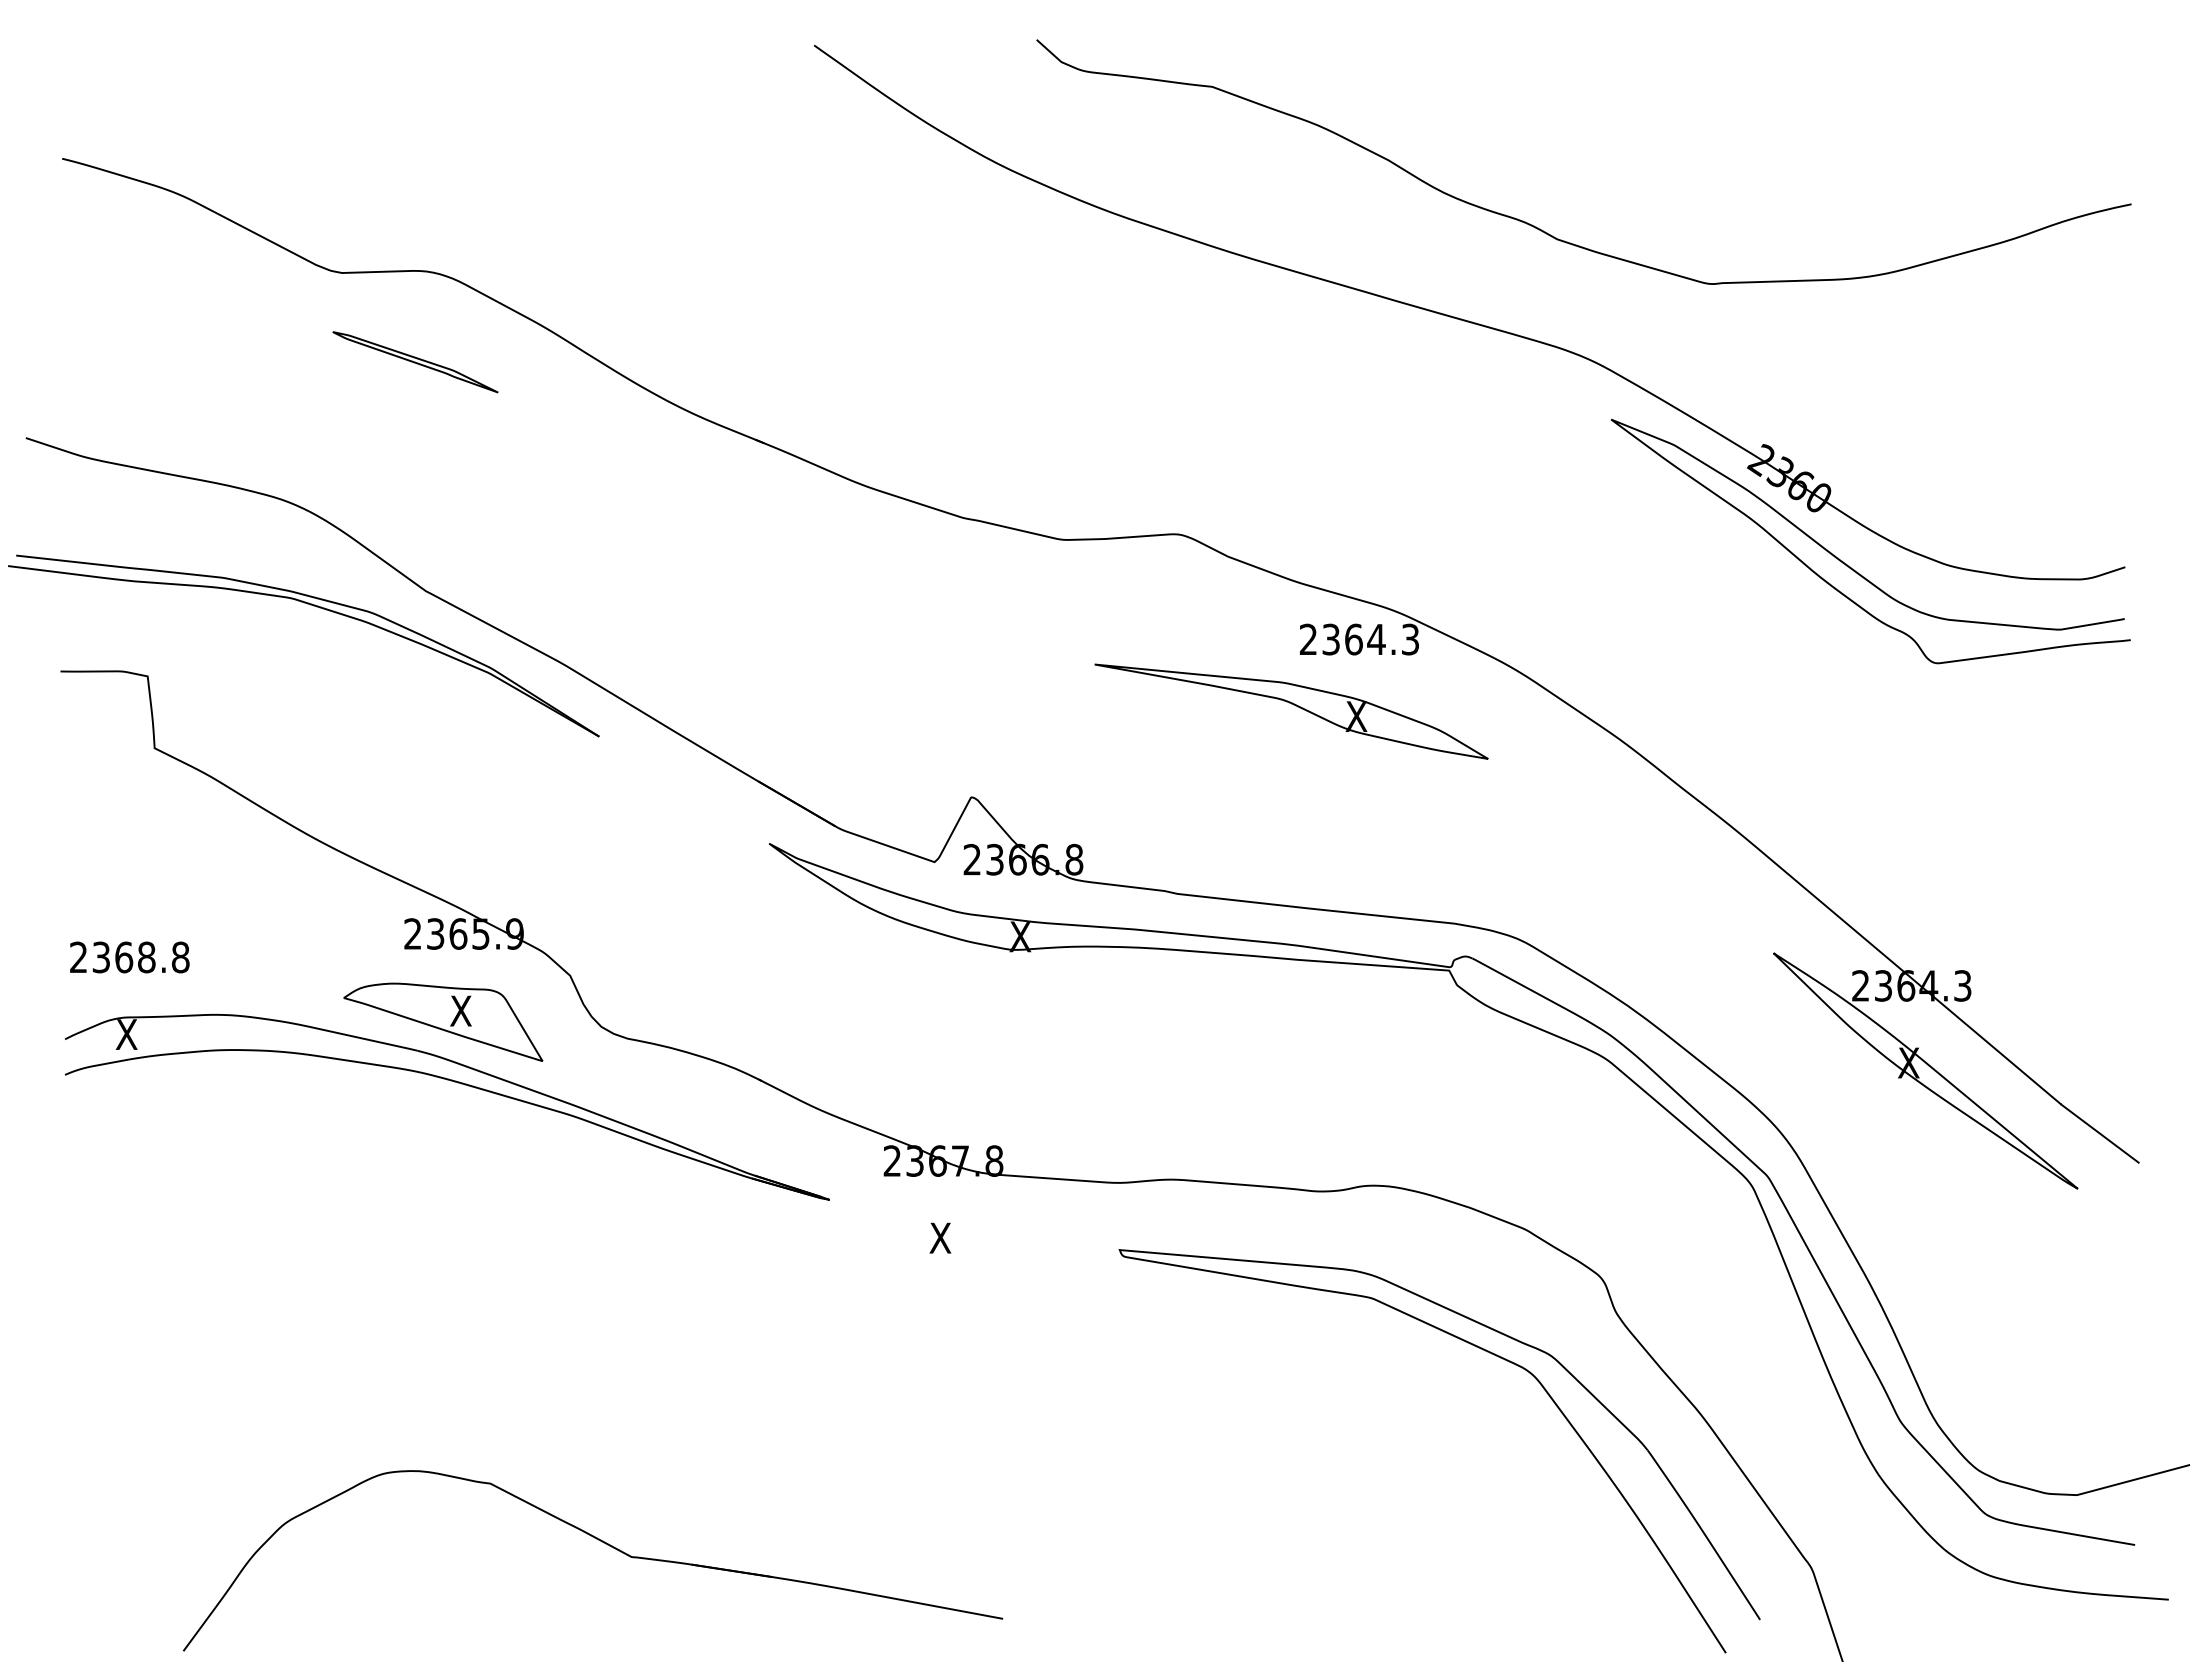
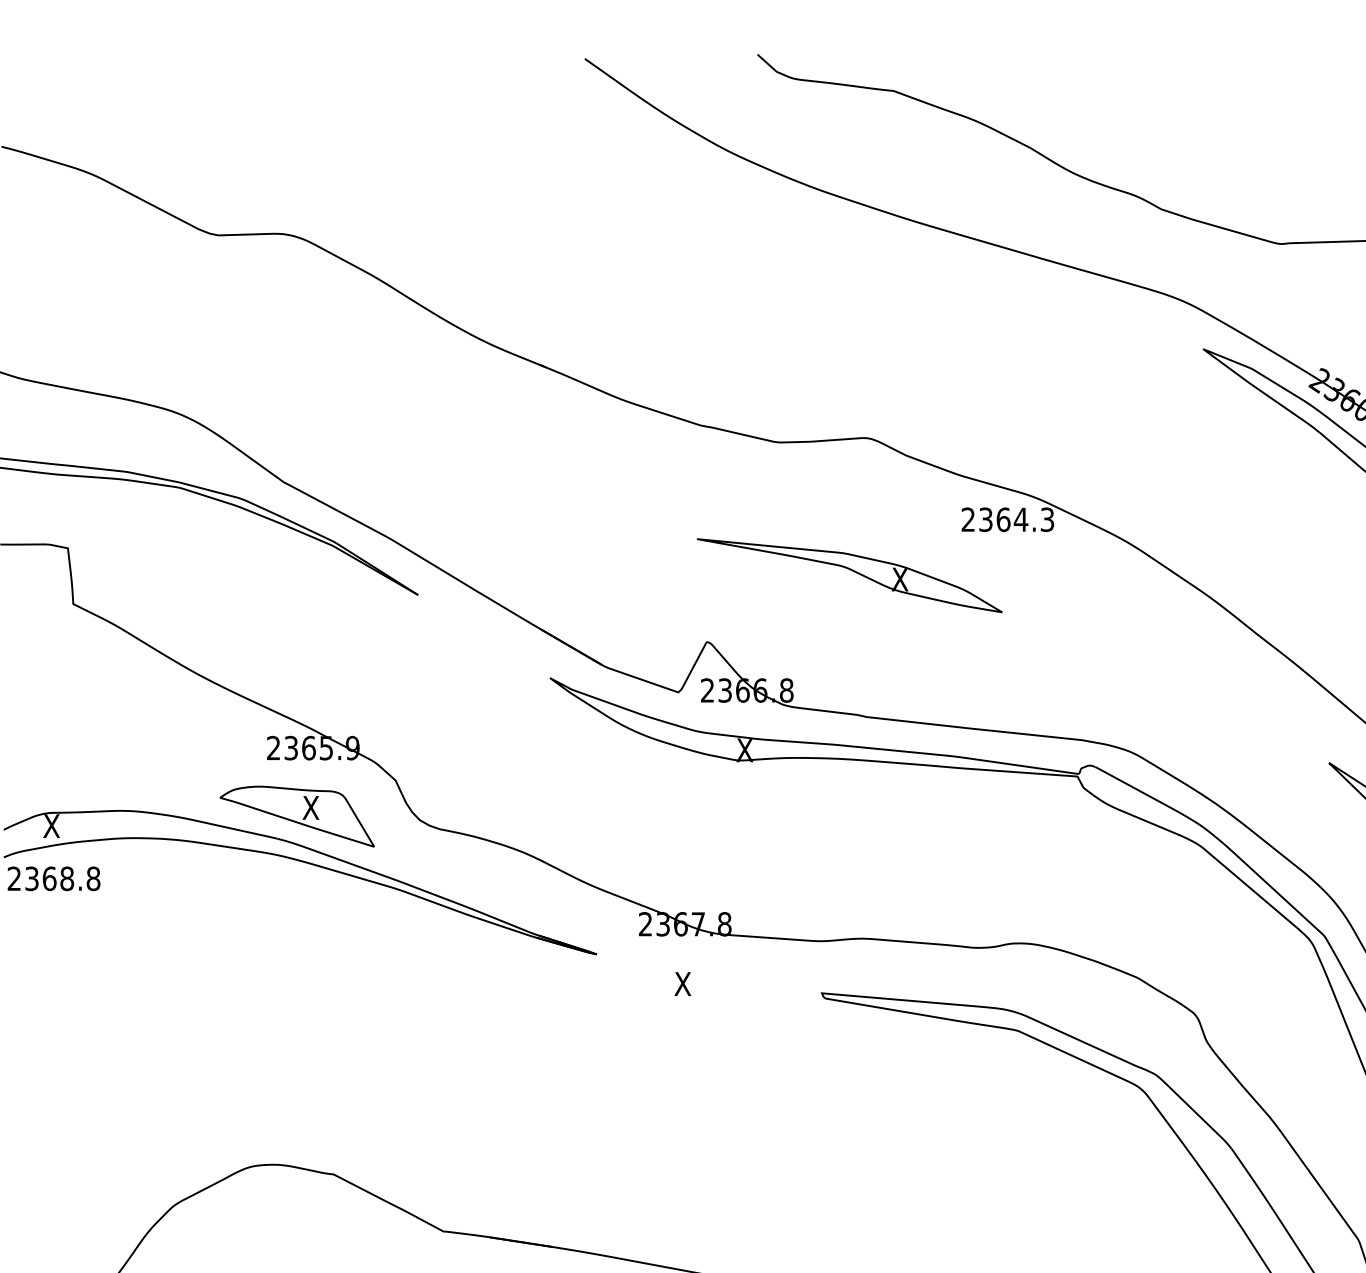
part: (415, 362) -> (275, 304), removed
part: (1293, 705) -> (851, 570), moved
text: (129, 957) -> (53, 878), moved

